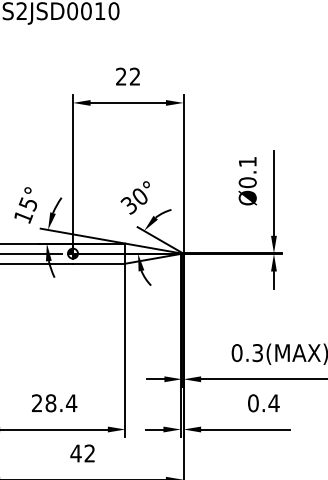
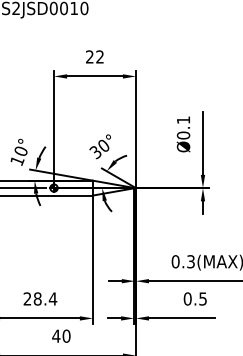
text: (27, 204) -> (20, 151), 15° -> 10°
text: (273, 402) -> (202, 298), 0.4 -> 0.5
text: (89, 452) -> (66, 335), 42 -> 40

